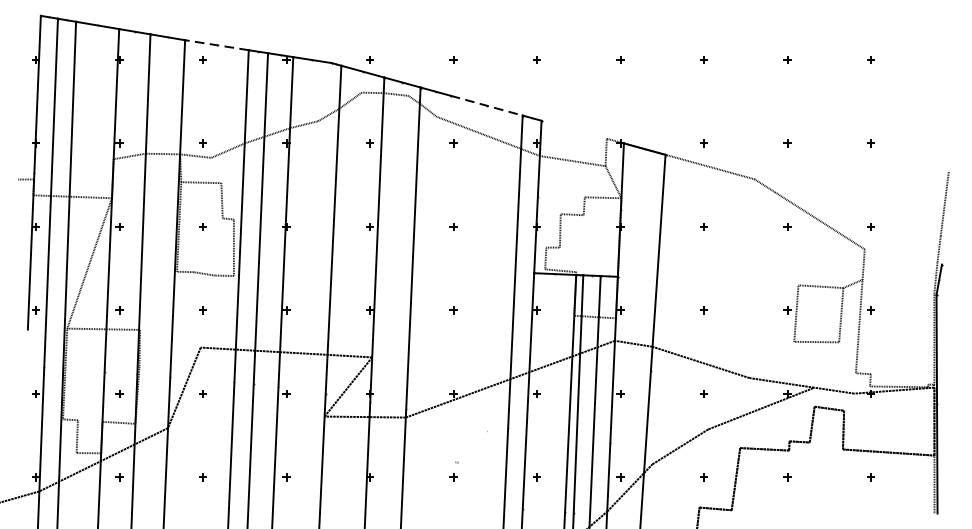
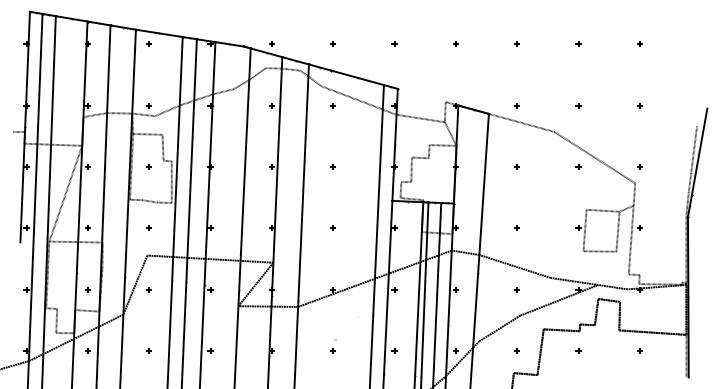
line: (217, 45) -> (159, 33), dashed -> solid
line: (488, 105) -> (358, 77), dashed -> solid
line: (952, 205) -> (699, 151), added

